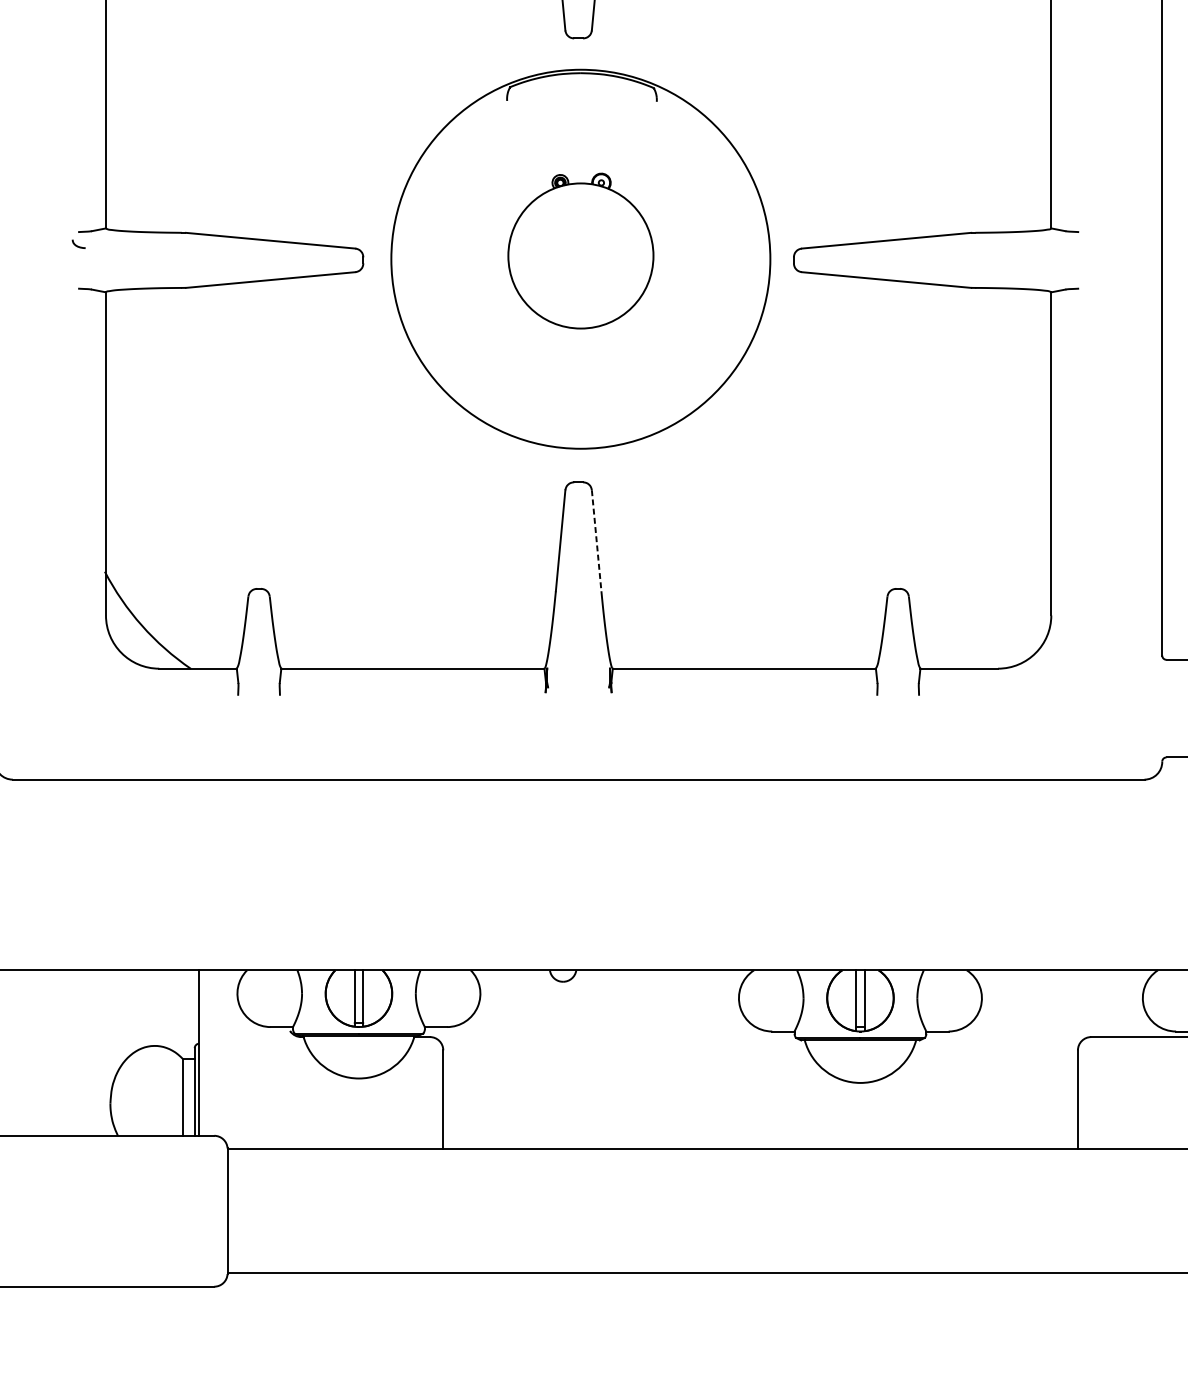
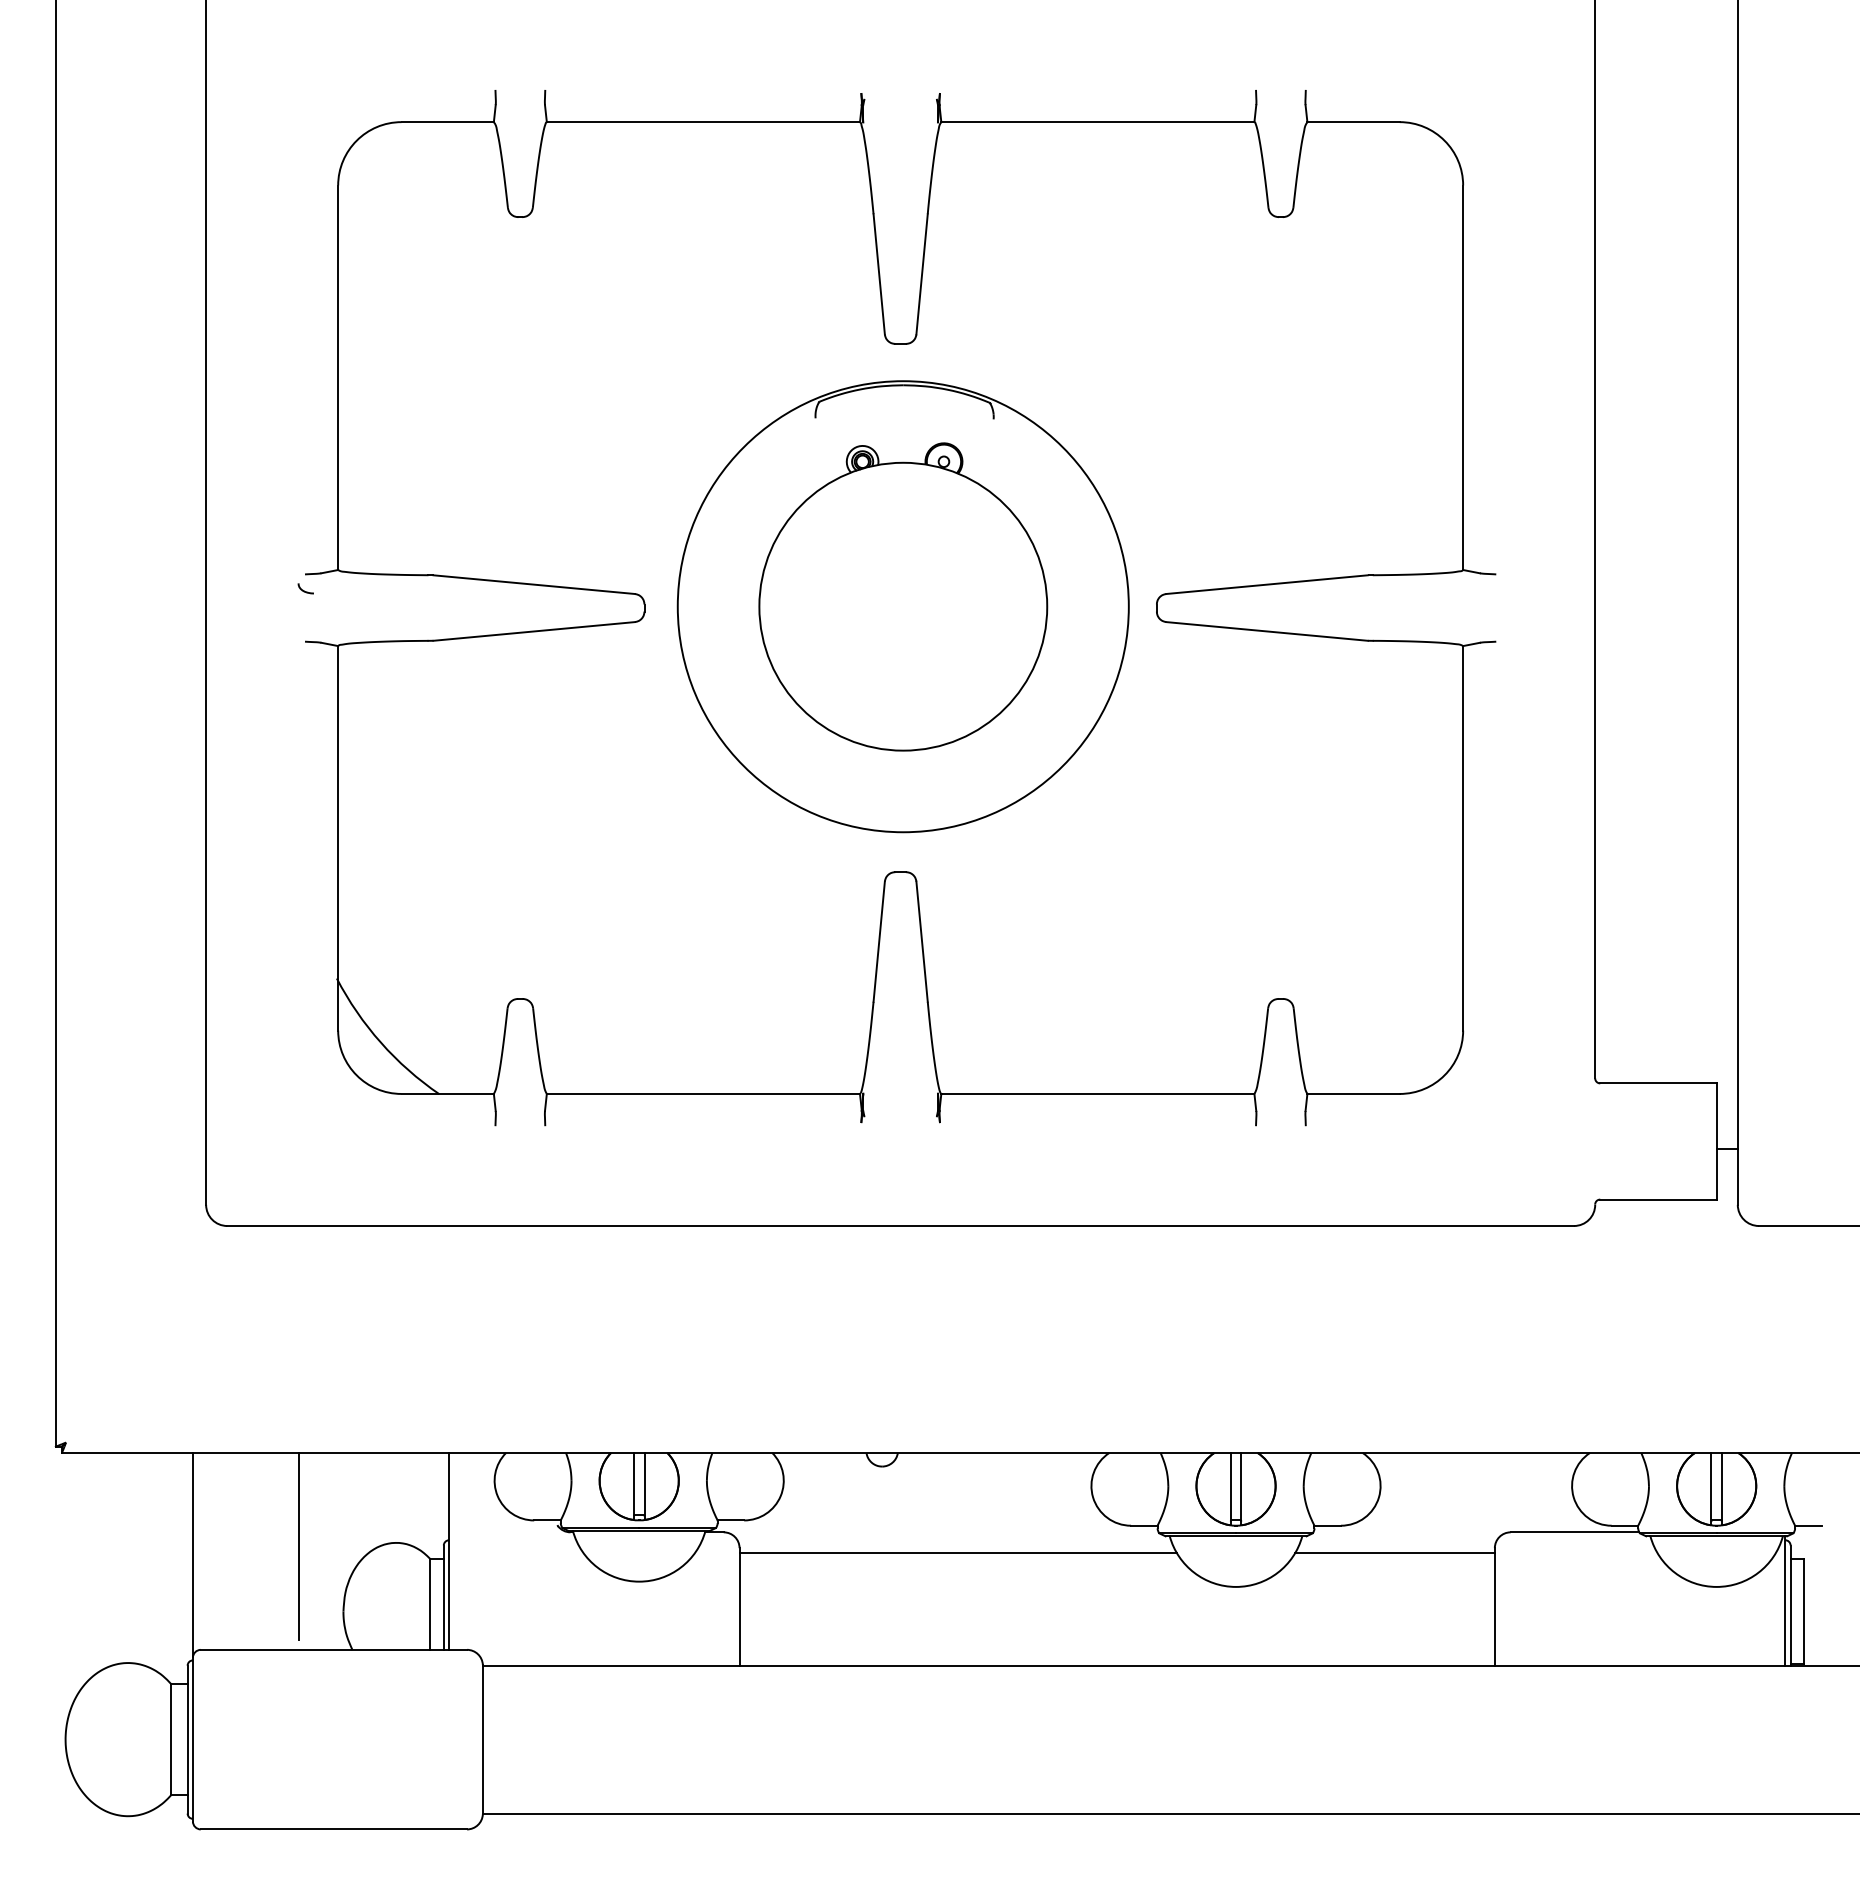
part: (581, 250) -> (903, 596), size x1.67
line: (596, 541) -> (922, 942), dashed -> solid
line: (72, 1048) -> (298, 1546), added
line: (627, 1054) -> (958, 1553), added
line: (993, 1054) -> (1394, 1553), added

